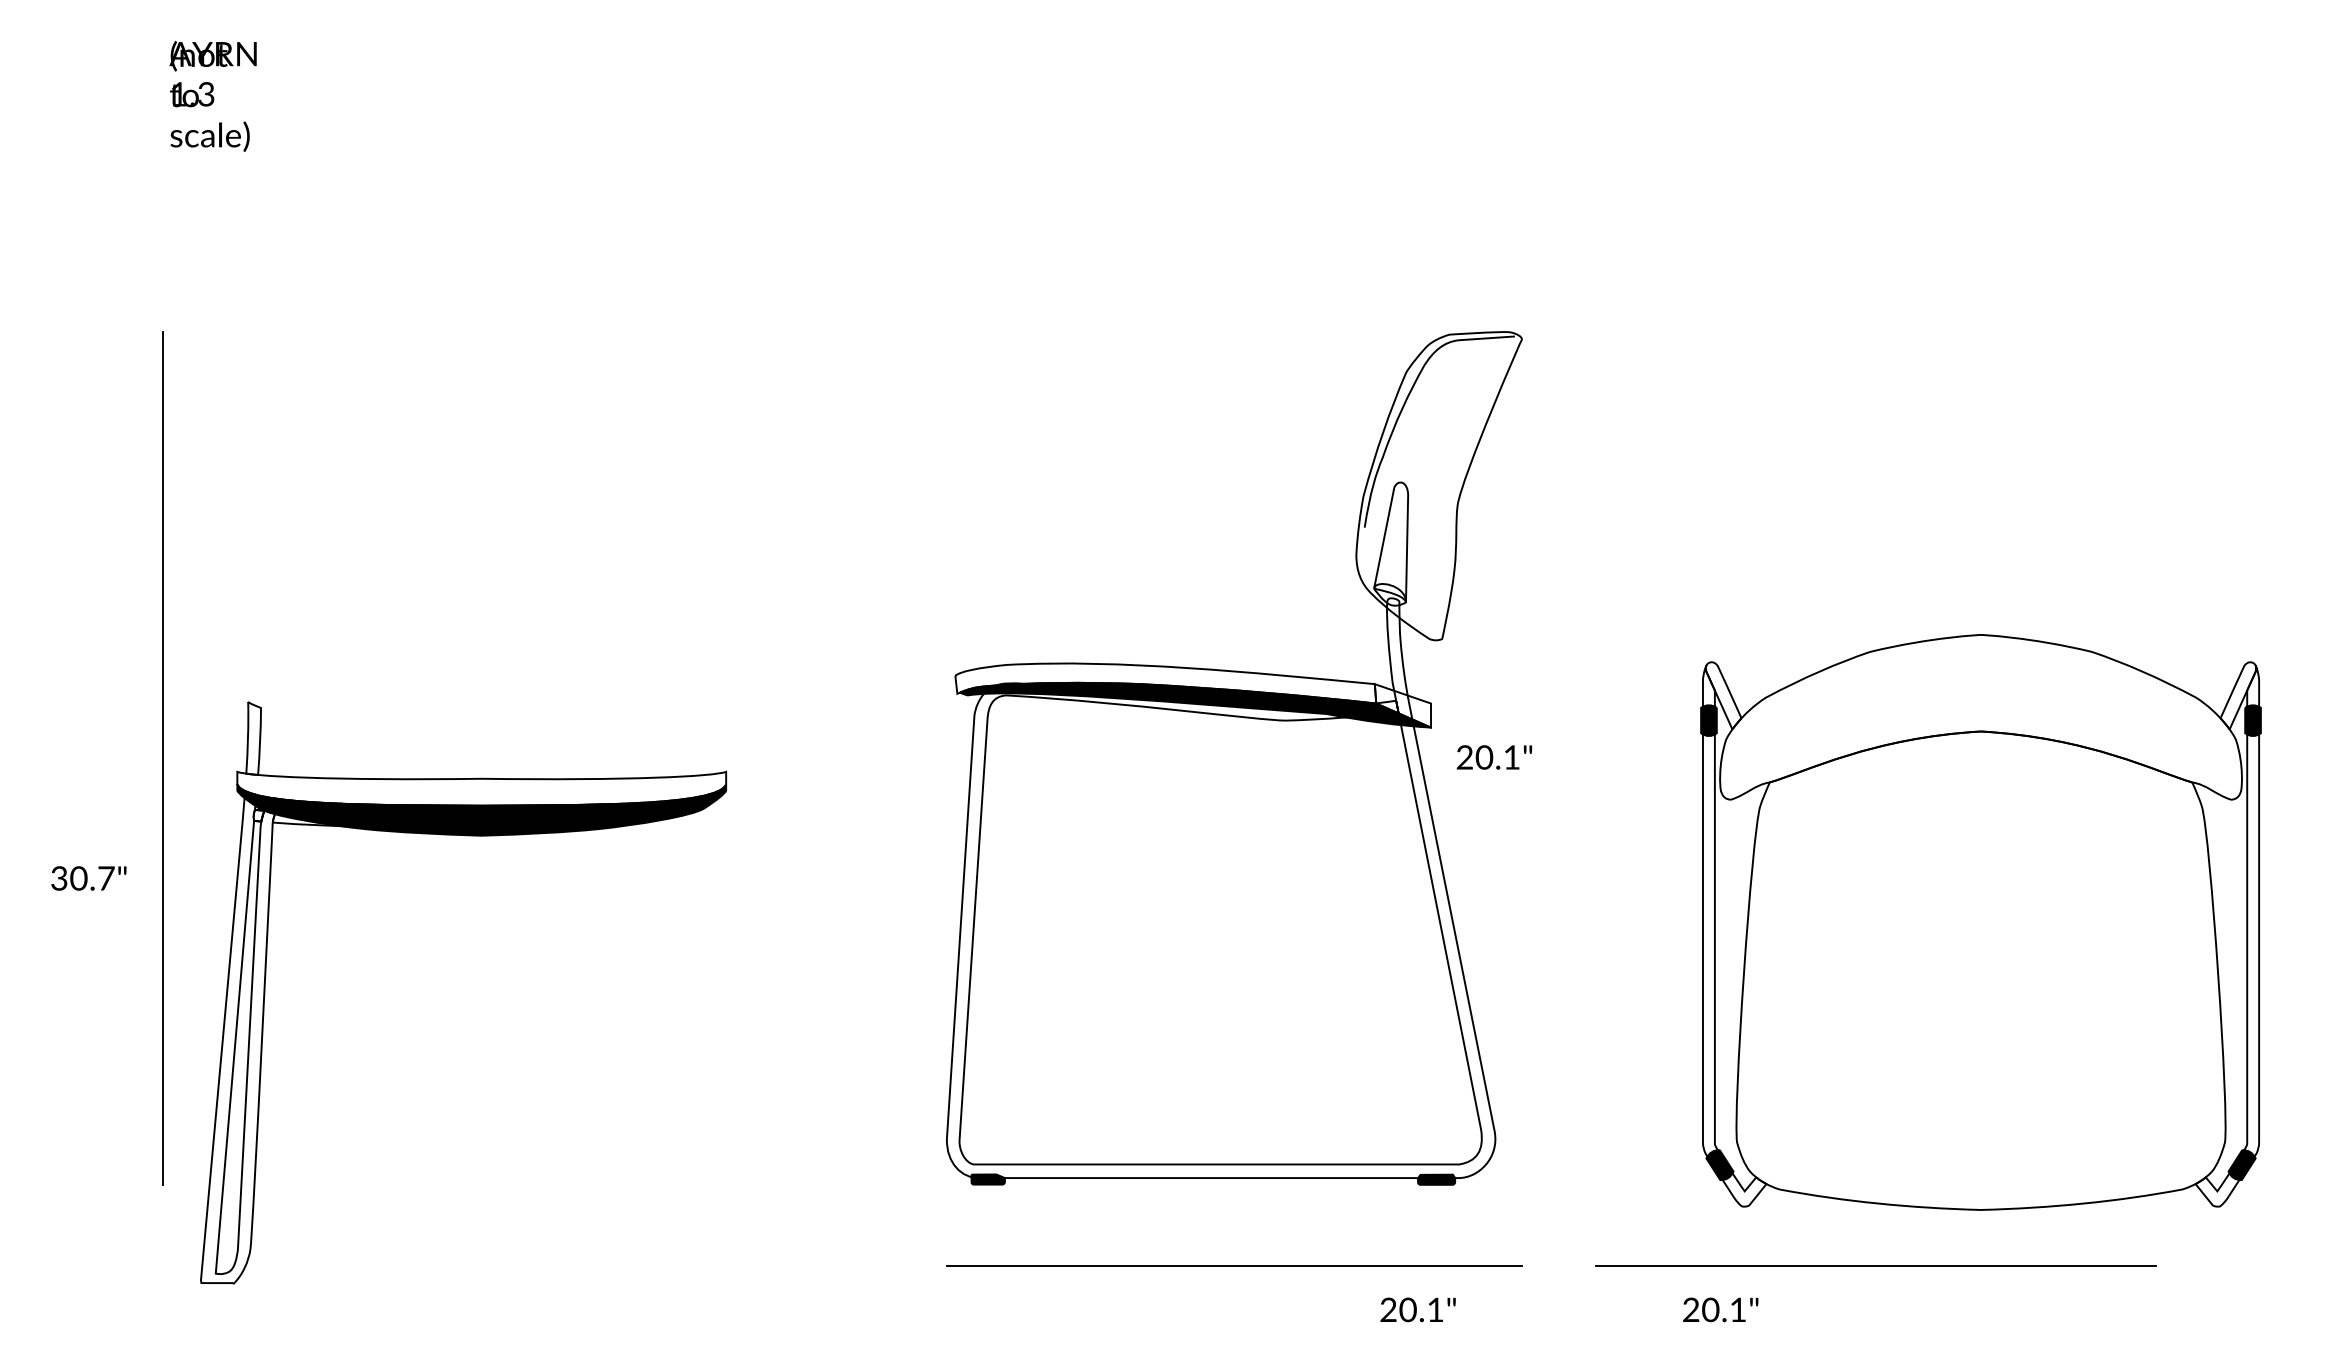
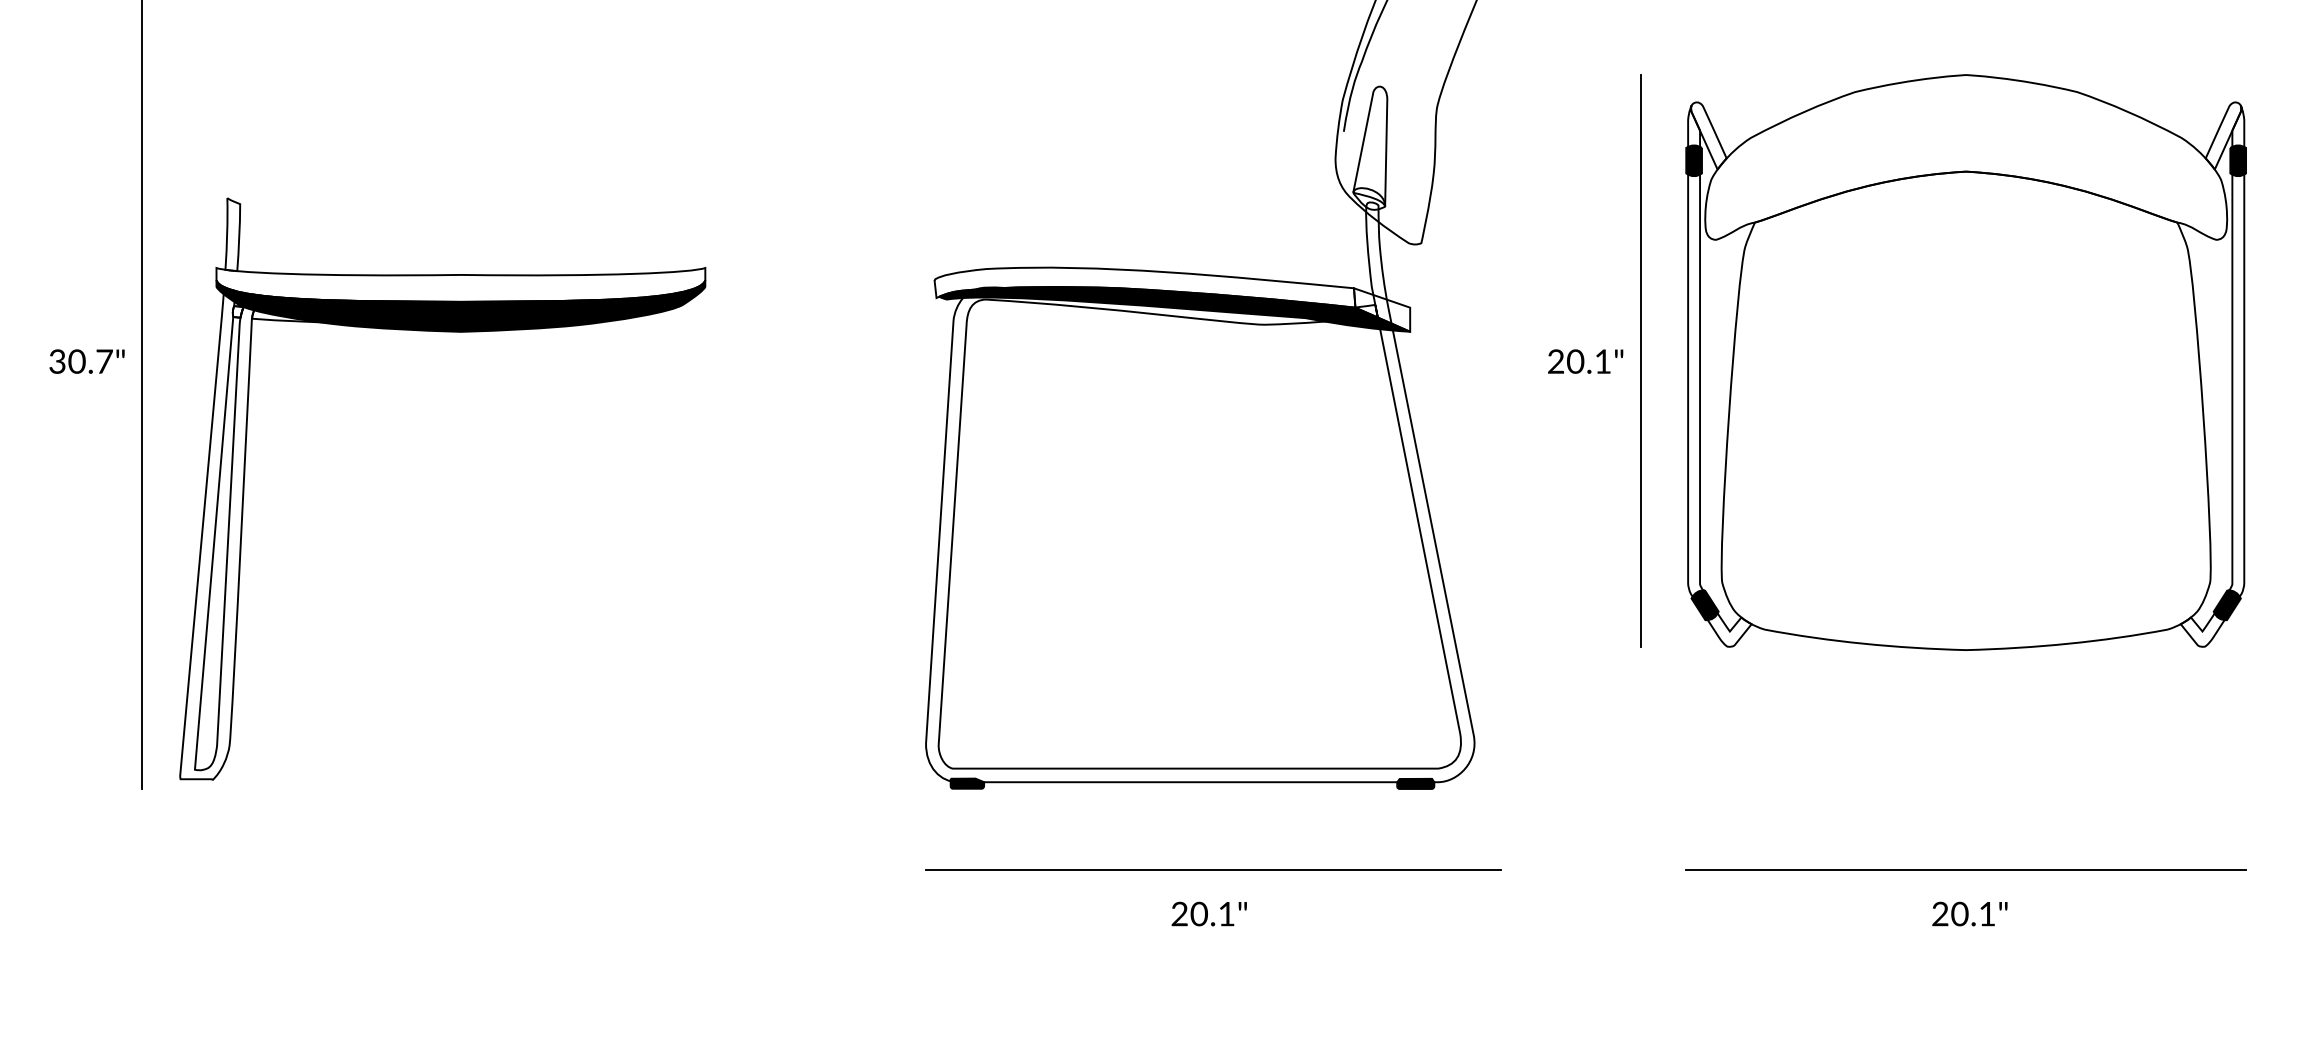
line: (1661, 756) -> (1640, 360), added
text: (1493, 757) -> (1584, 361), moved
part: (465, 836) -> (444, 332), moved
text: (88, 878) -> (86, 361), moved
part: (1980, 922) -> (1965, 362), moved
line: (1875, 1265) -> (1965, 869), moved
text: (1417, 1309) -> (1208, 913), moved
text: (1720, 1309) -> (1969, 913), moved

